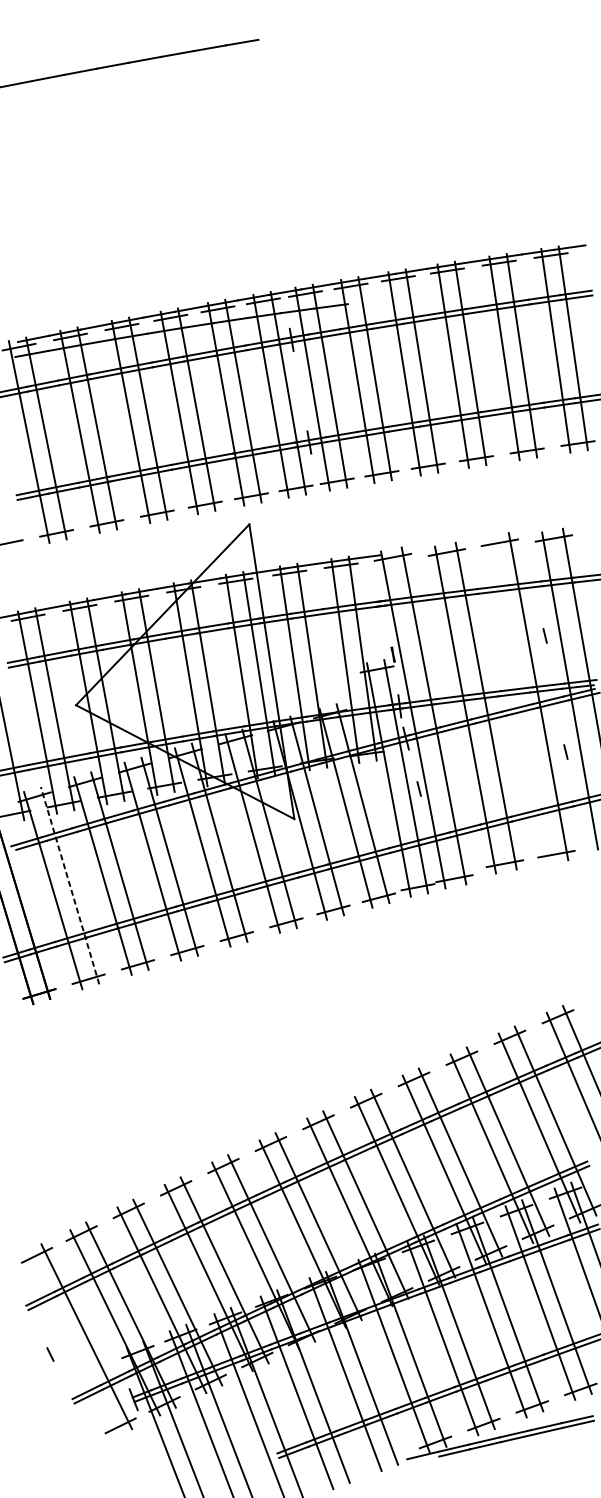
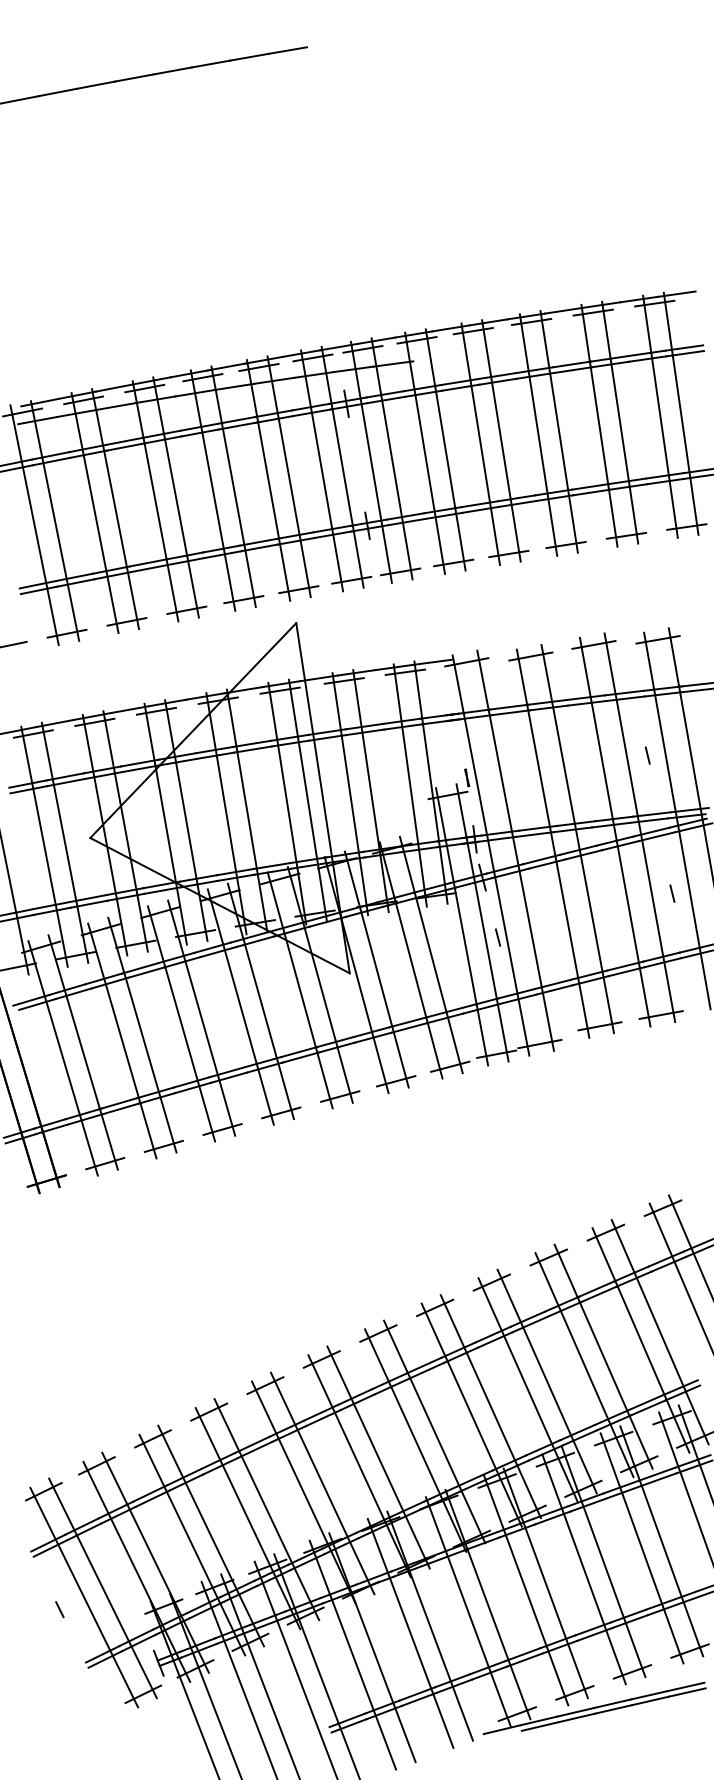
line: (517, 699) -> (614, 831), added
line: (70, 885) -> (83, 1052), dashed -> solid
line: (71, 1344) -> (84, 1597), added

